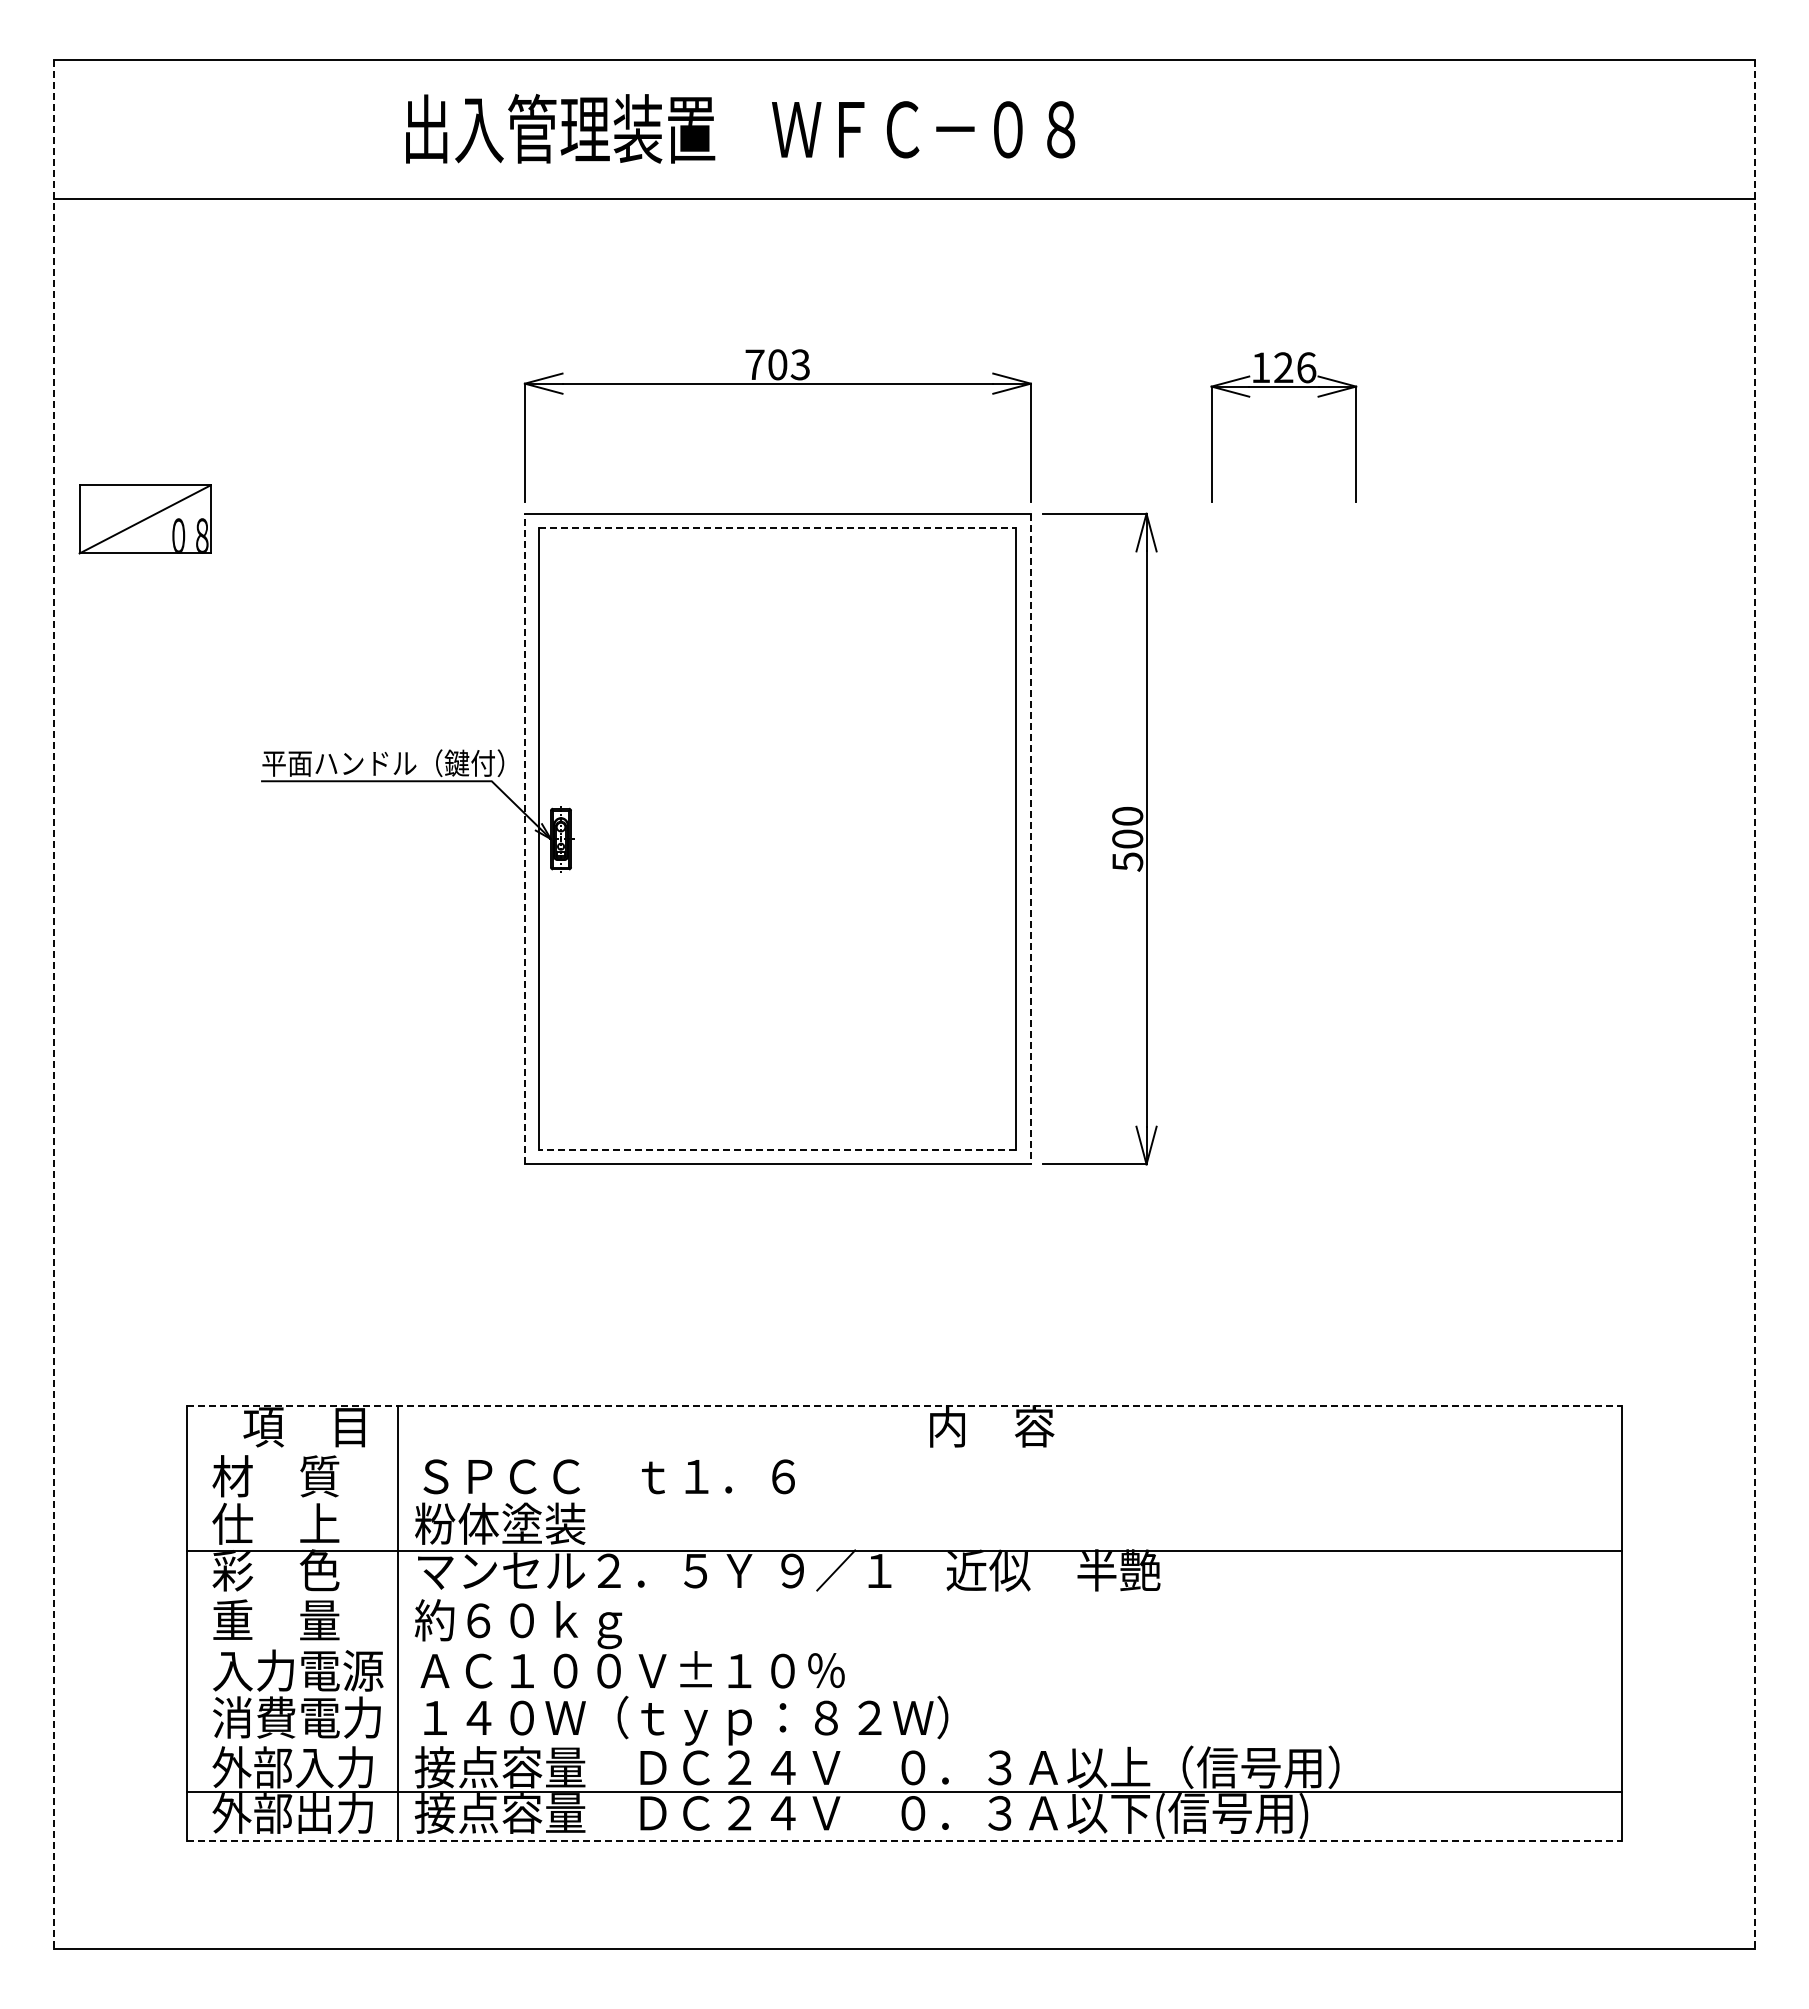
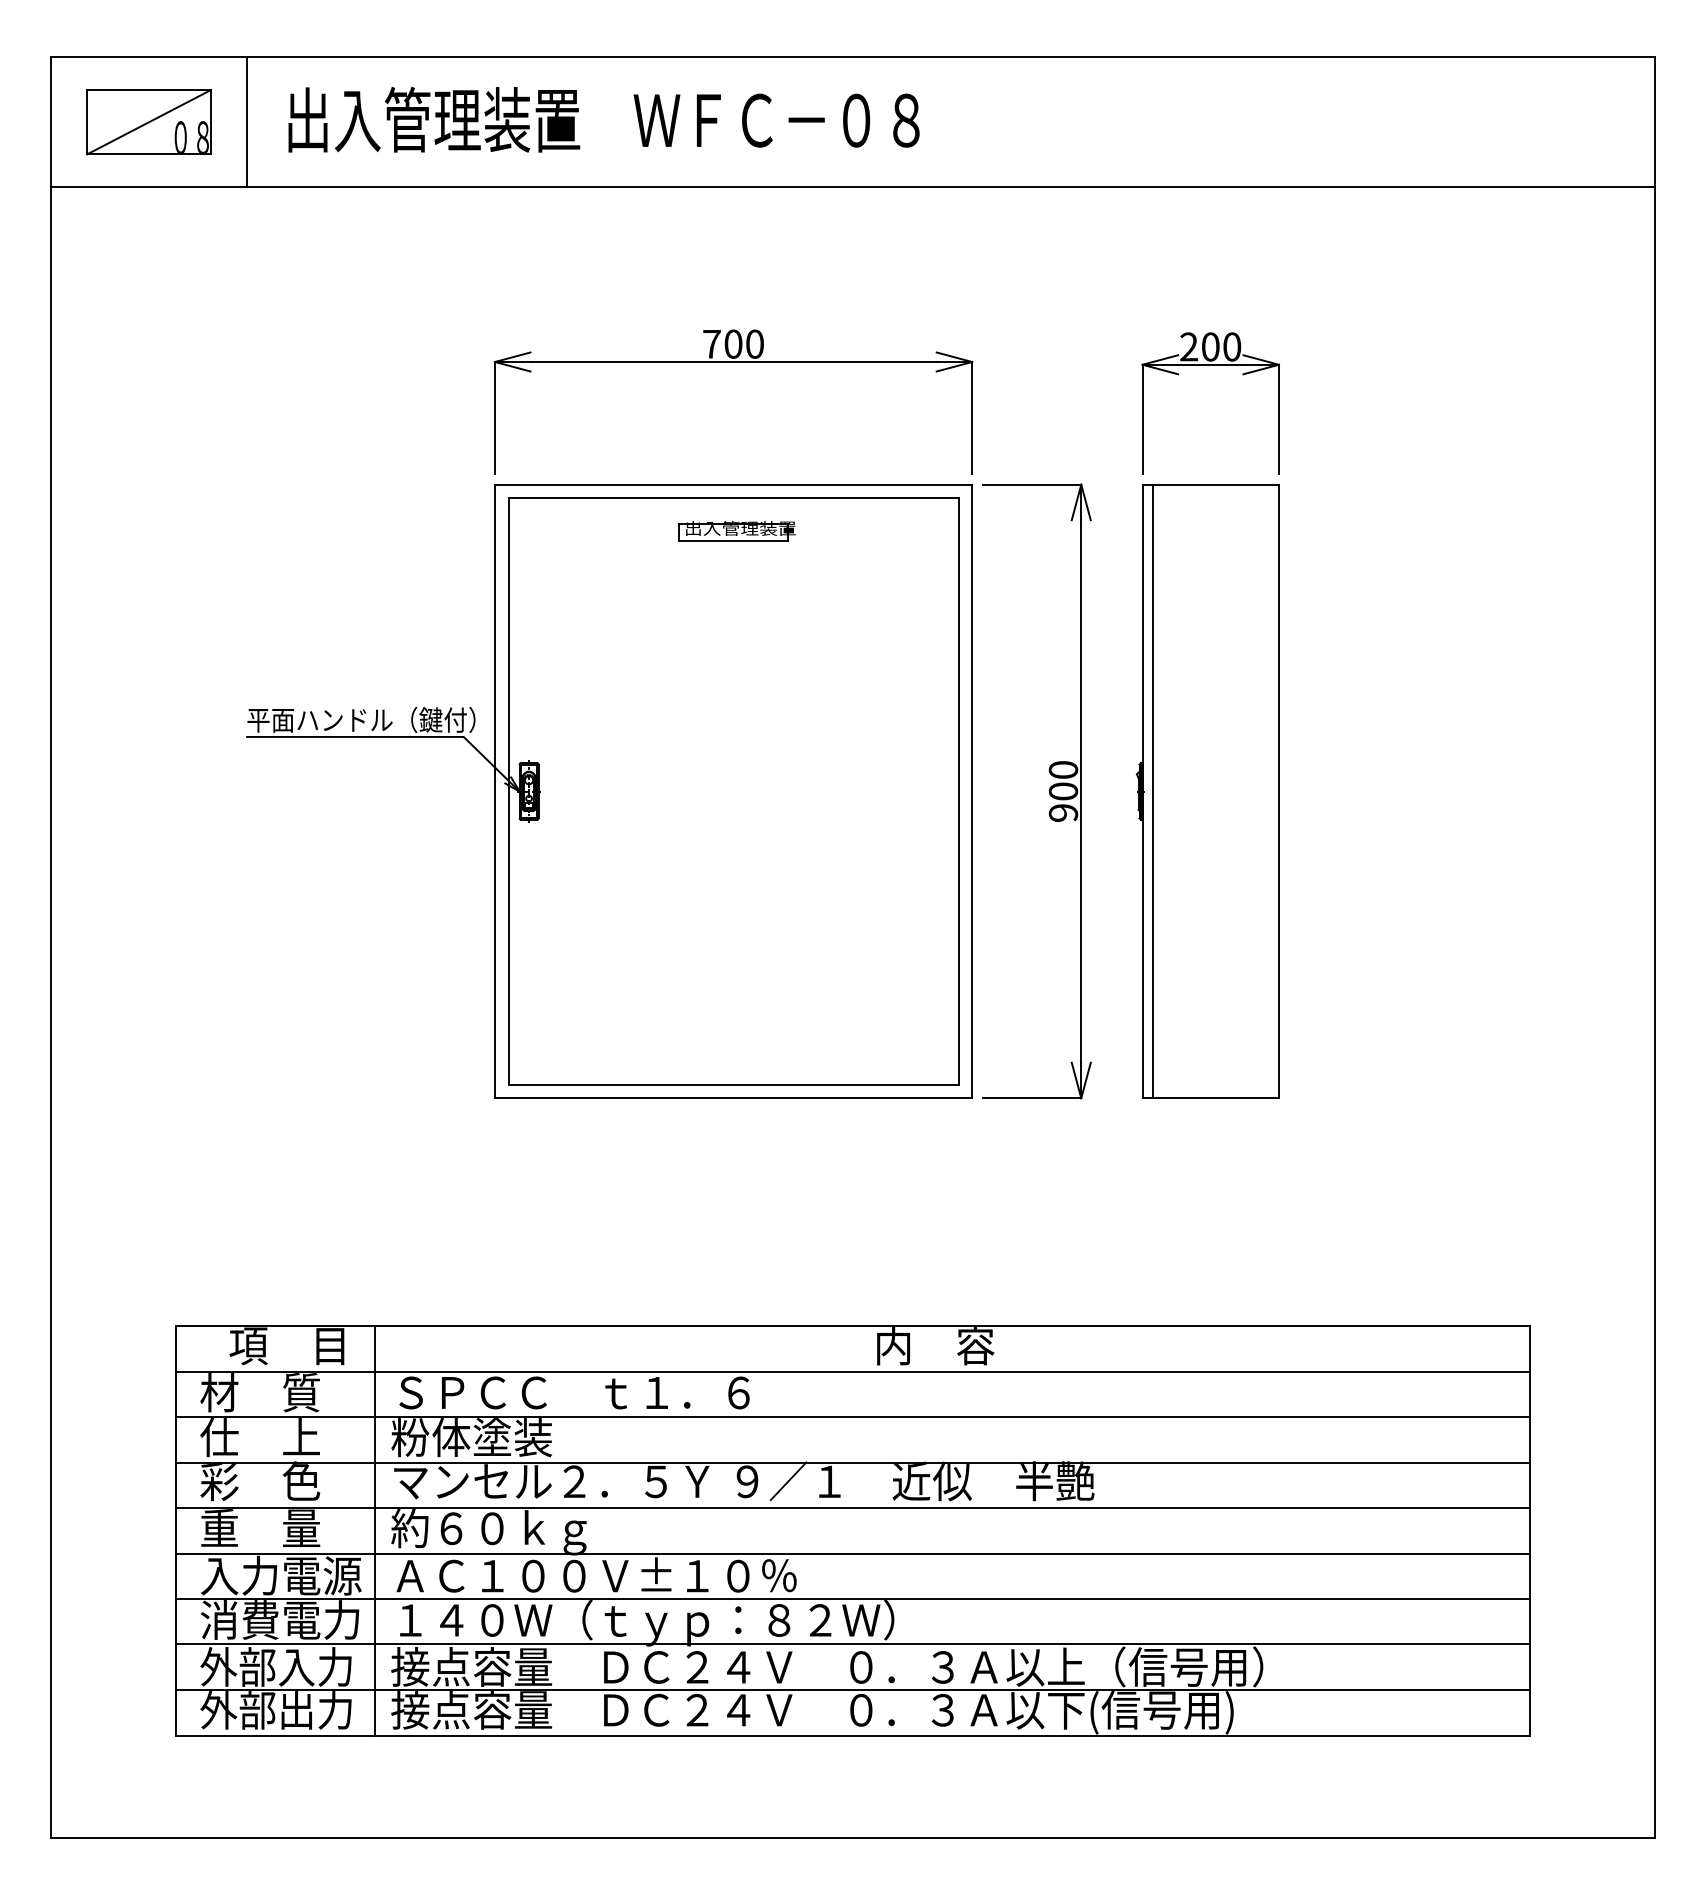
text: (740, 128) -> (604, 119), moved
line: (261, 129) -> (246, 122), added
text: (799, 364) -> (753, 343), 703 -> 700
text: (1283, 367) -> (1210, 346), 126 -> 200
part: (144, 519) -> (148, 122), moved
line: (777, 528) -> (733, 498), dashed -> solid
part: (781, 562) -> (736, 530), added
line: (524, 838) -> (494, 790), dashed -> solid
part: (1280, 838) -> (1207, 790), added
line: (1030, 839) -> (971, 791), dashed -> solid
text: (1127, 861) -> (1063, 812), 500 -> 900
line: (54, 1004) -> (51, 947), dashed -> solid
line: (1754, 1004) -> (1654, 947), dashed -> solid
line: (777, 1149) -> (733, 1084), dashed -> solid
line: (904, 1406) -> (853, 1326), dashed -> solid
line: (904, 1454) -> (853, 1371), added
line: (904, 1502) -> (853, 1417), added
line: (904, 1599) -> (853, 1508), added
line: (904, 1647) -> (853, 1553), added
line: (904, 1695) -> (853, 1599), added
line: (904, 1742) -> (853, 1643), added
line: (904, 1840) -> (853, 1735), dashed -> solid

